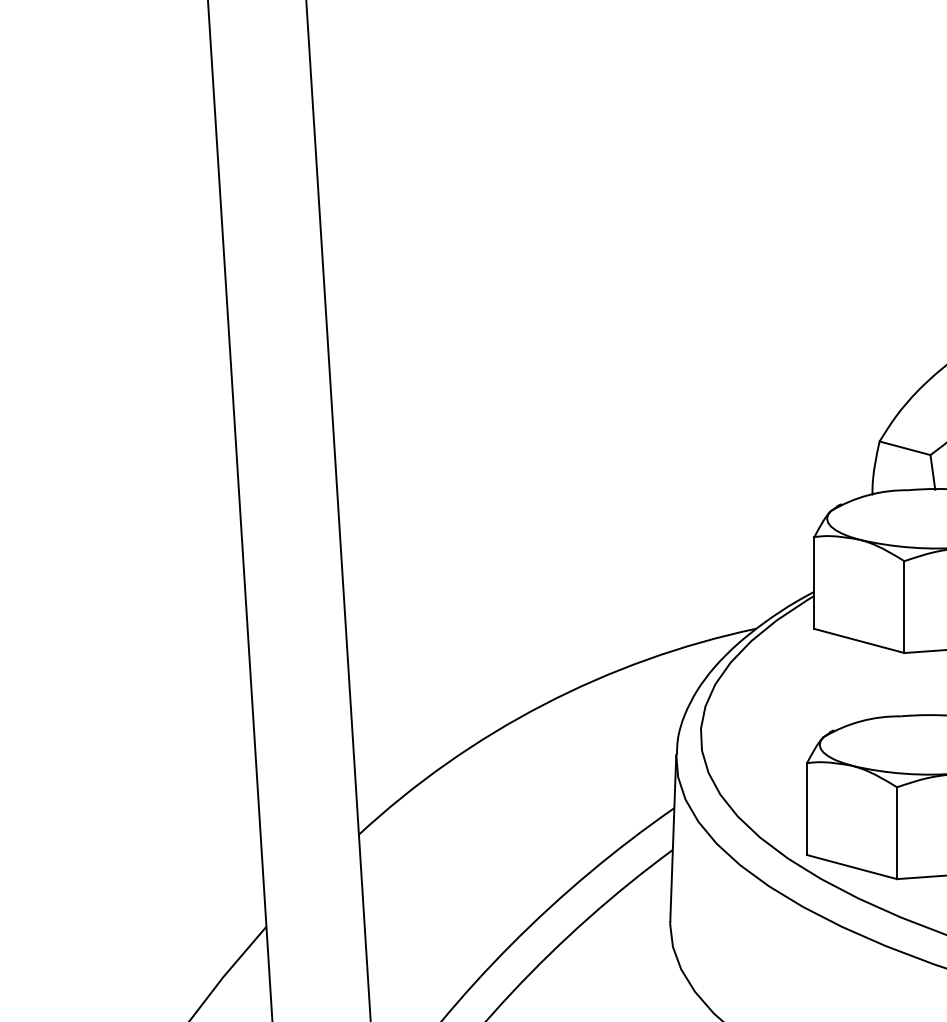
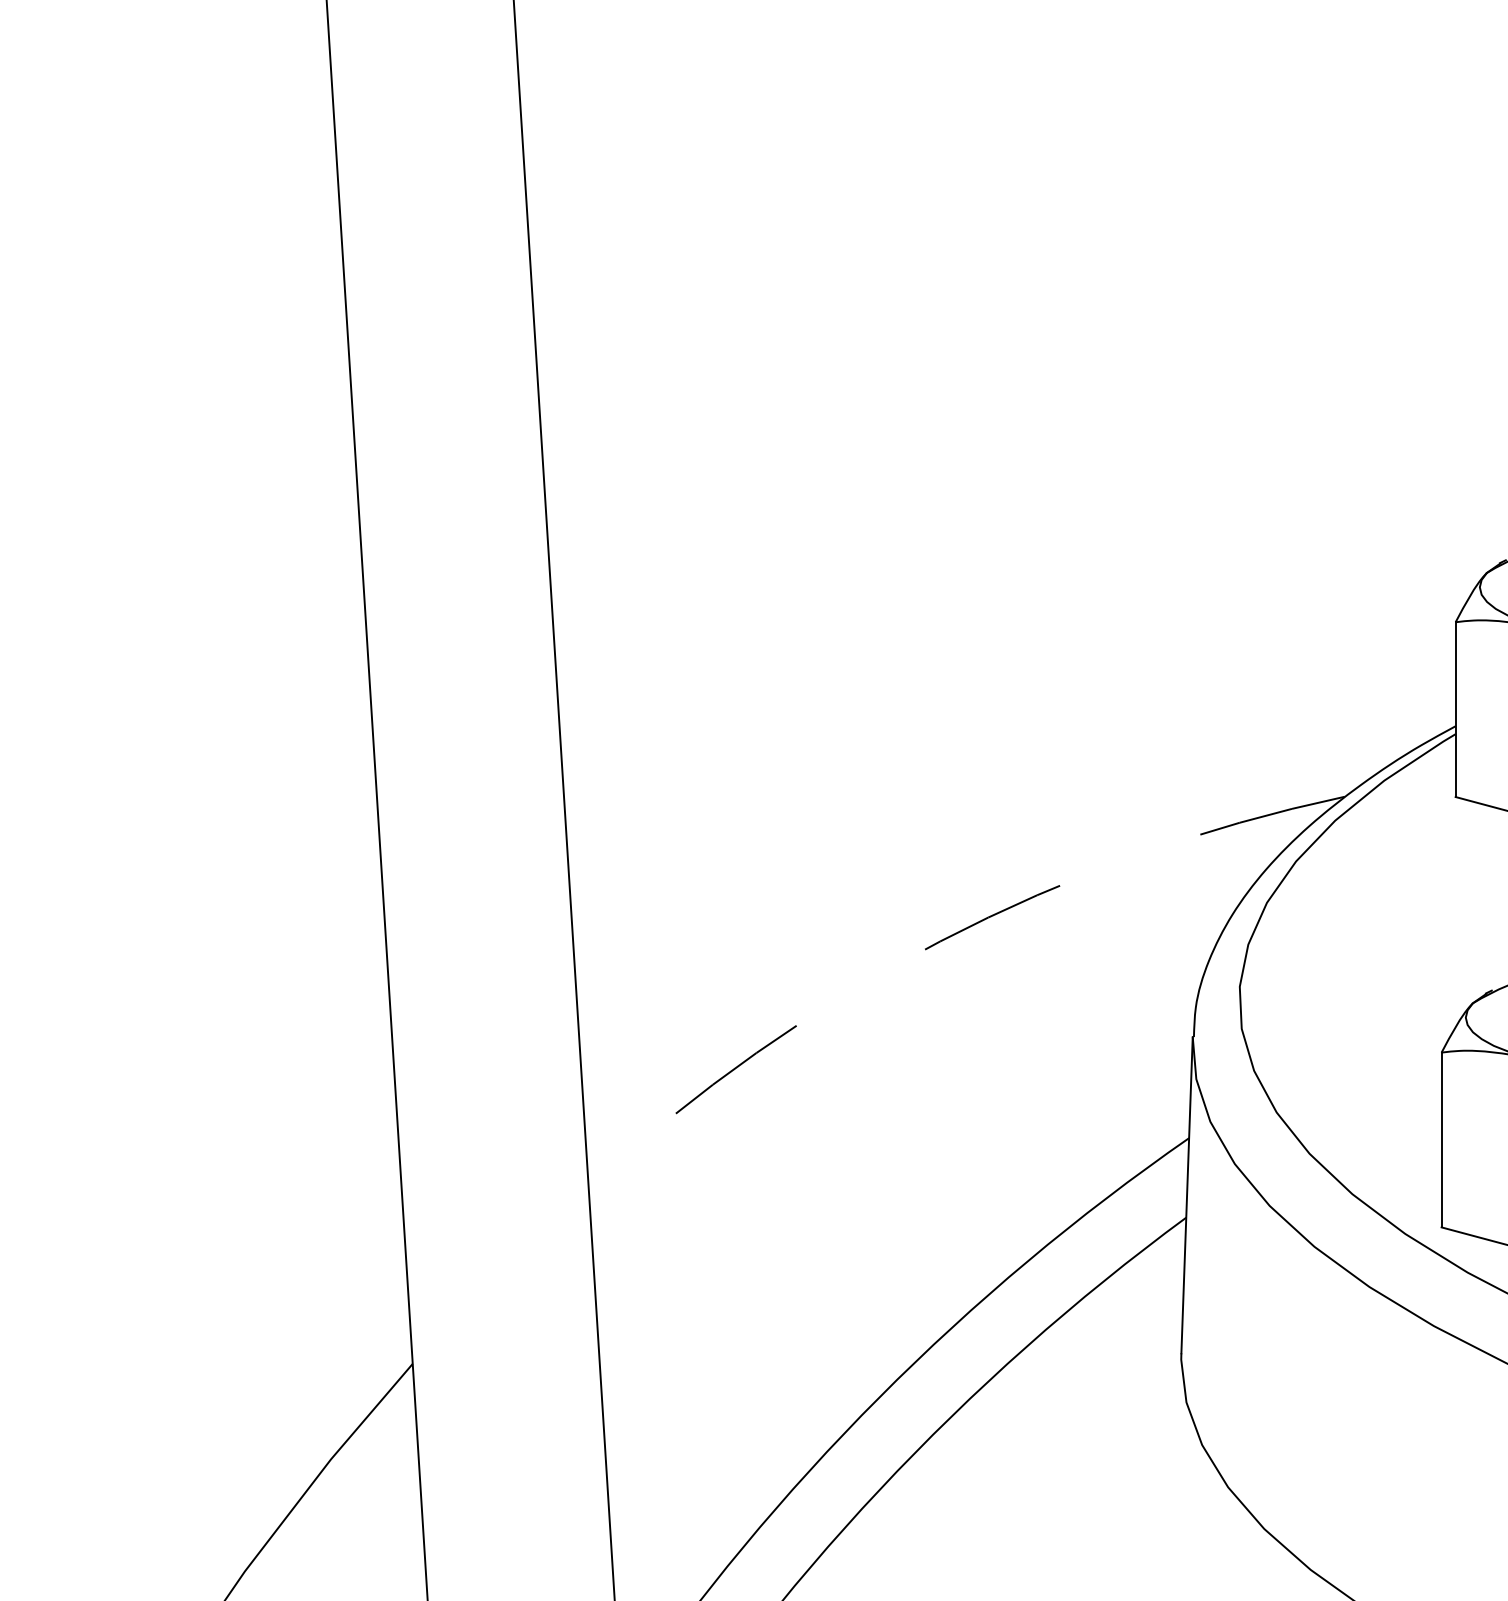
arc: (543, 704) -> (940, 940), solid -> dashed

